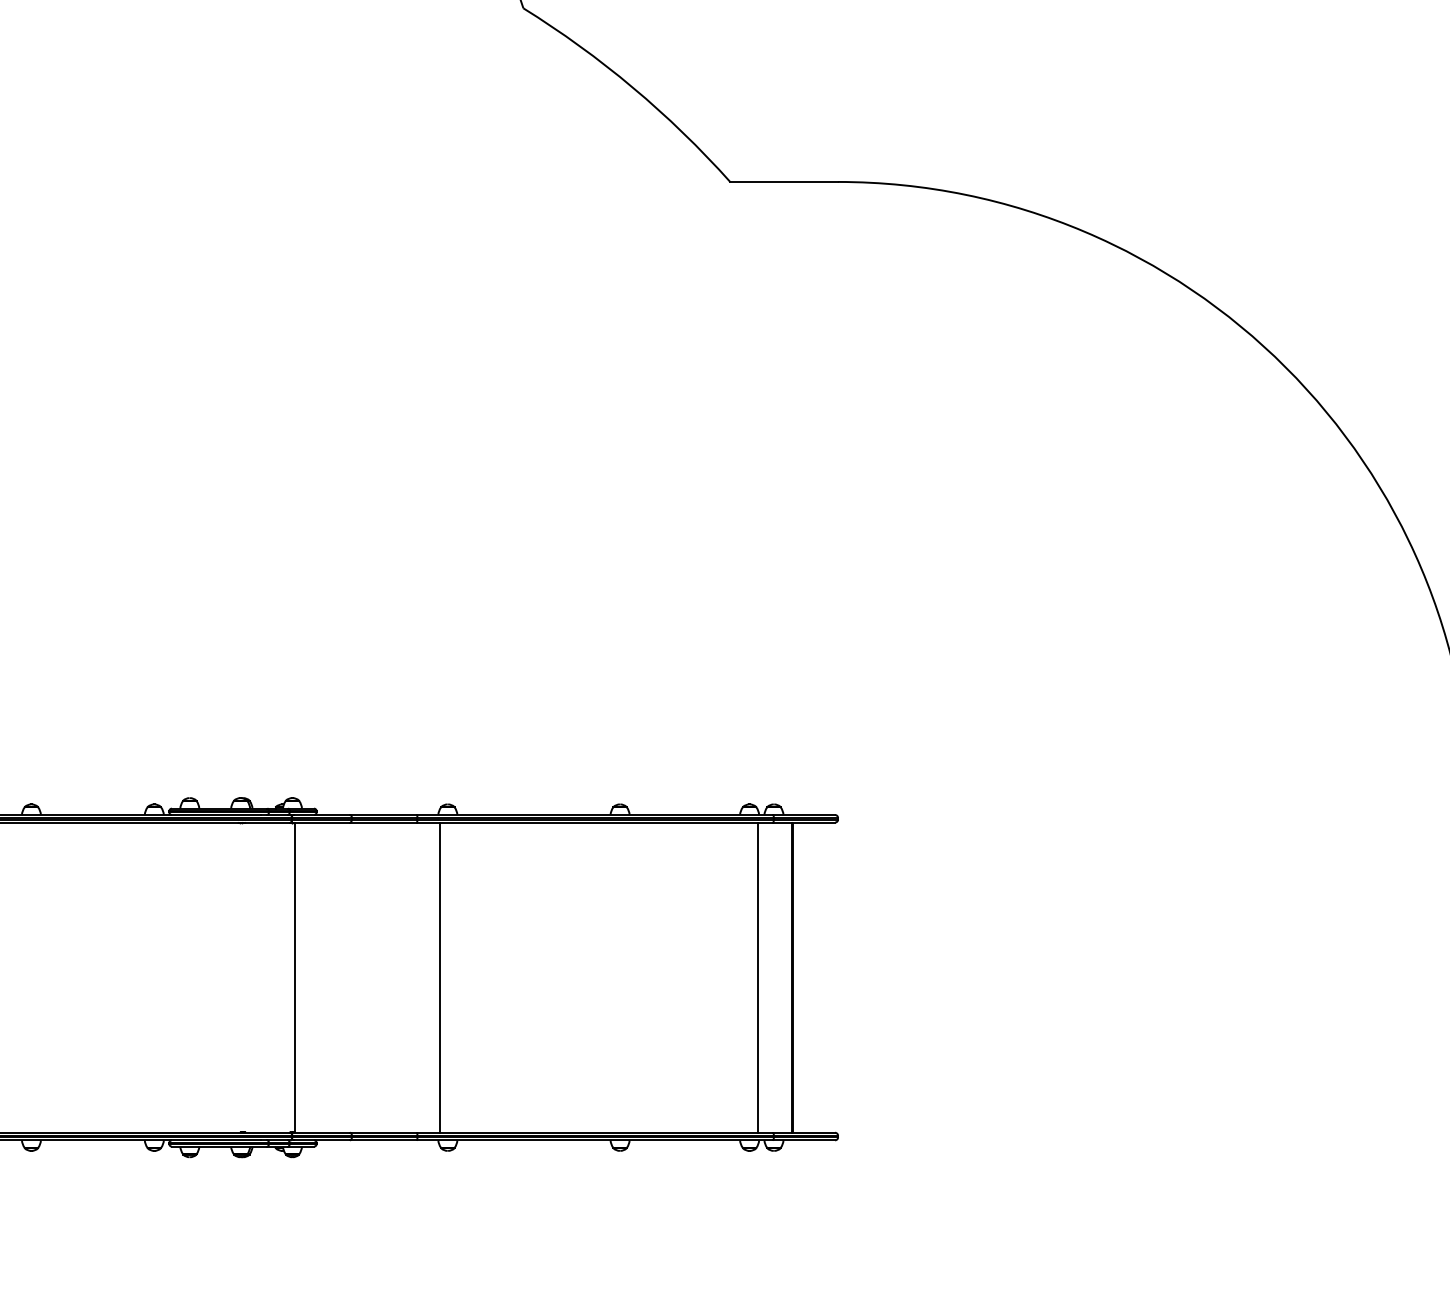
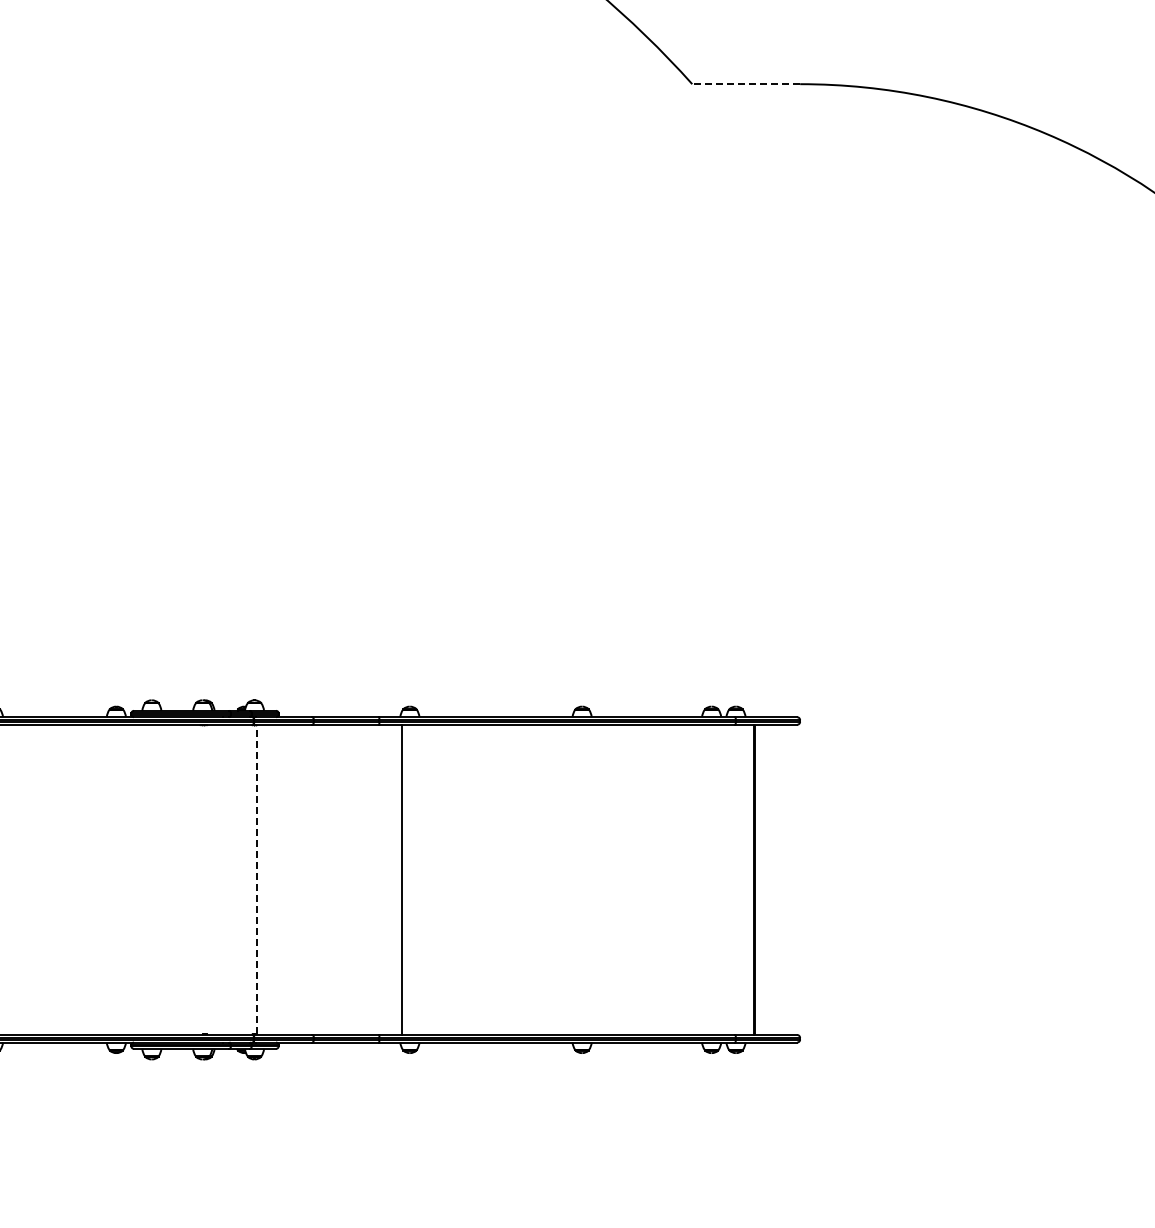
line: (784, 181) -> (746, 83), solid -> dashed
line: (294, 977) -> (256, 879), solid -> dashed
line: (758, 977) -> (720, 879), removed

